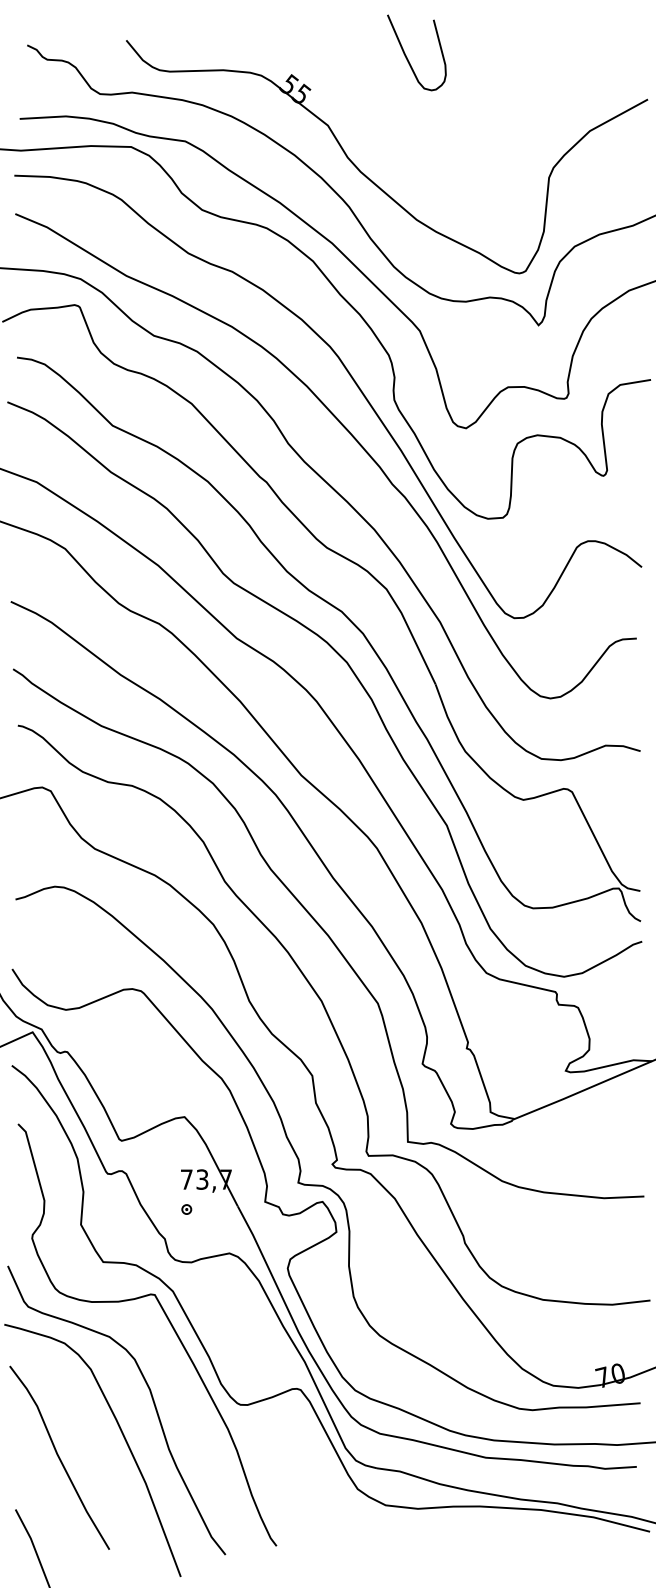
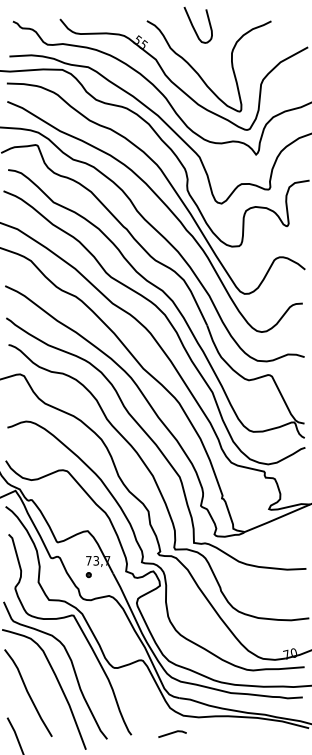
curve: (419, 156) -> (199, 74), added
line: (362, 1542) -> (172, 733), added

